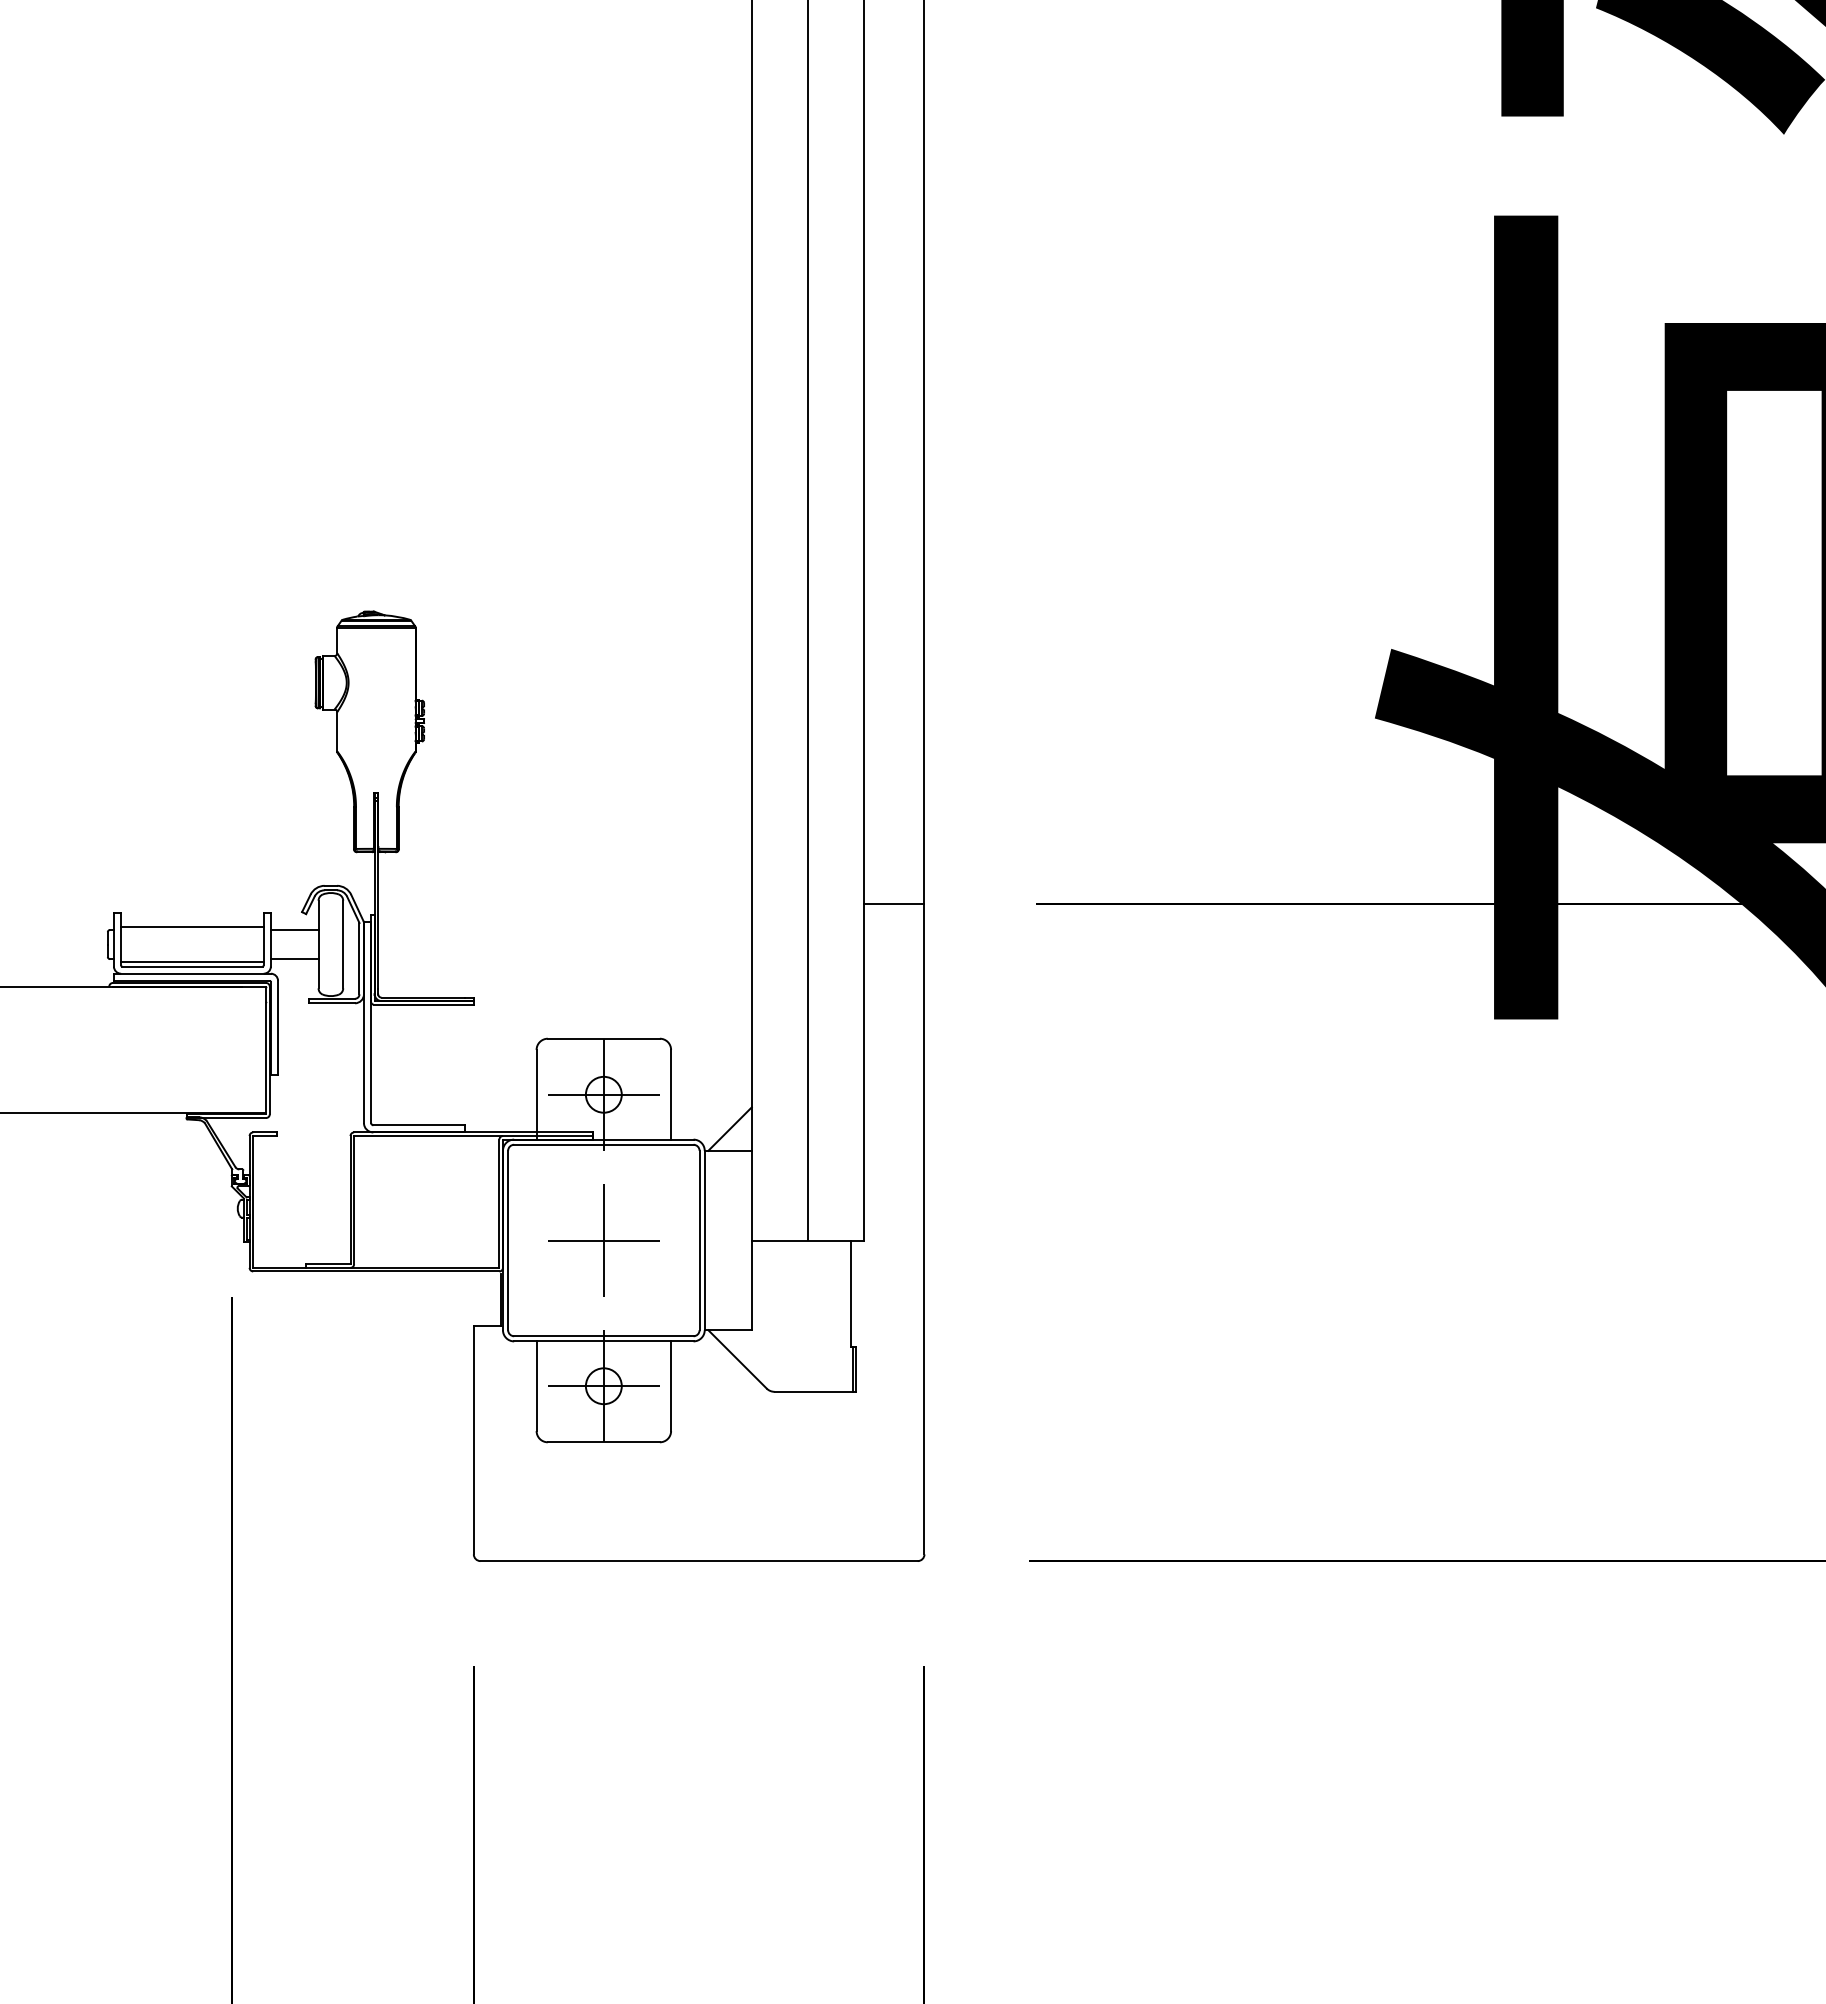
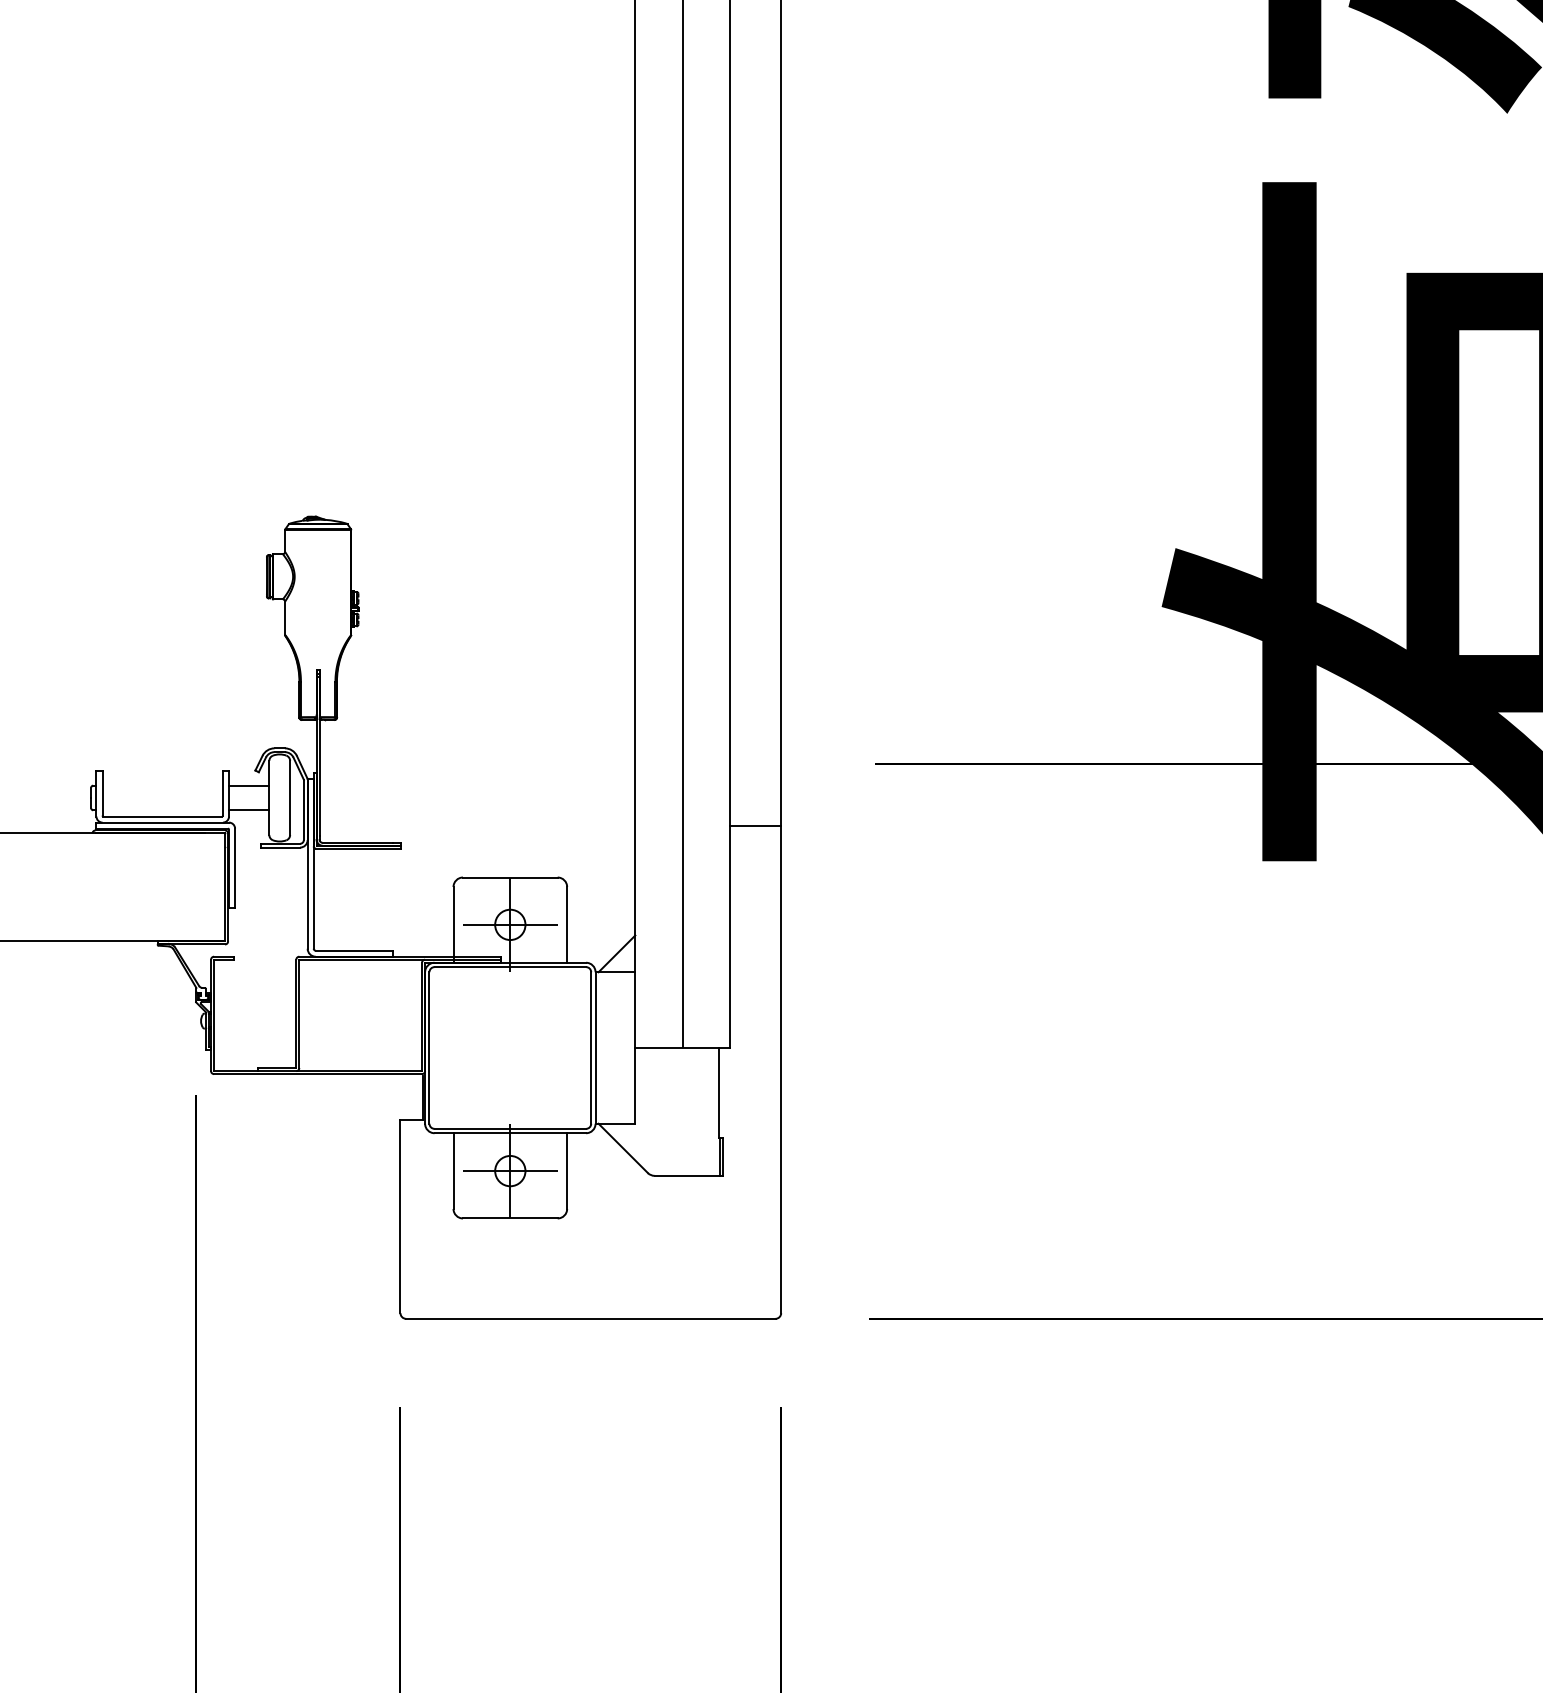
line: (893, 904) -> (755, 826), moved
line: (192, 926) -> (162, 782), removed
line: (192, 962) -> (162, 813), removed
part: (603, 1240) -> (510, 1047), removed

